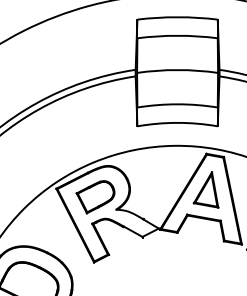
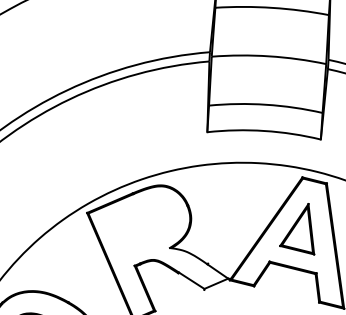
part: (95, 197) -> (141, 228), removed

